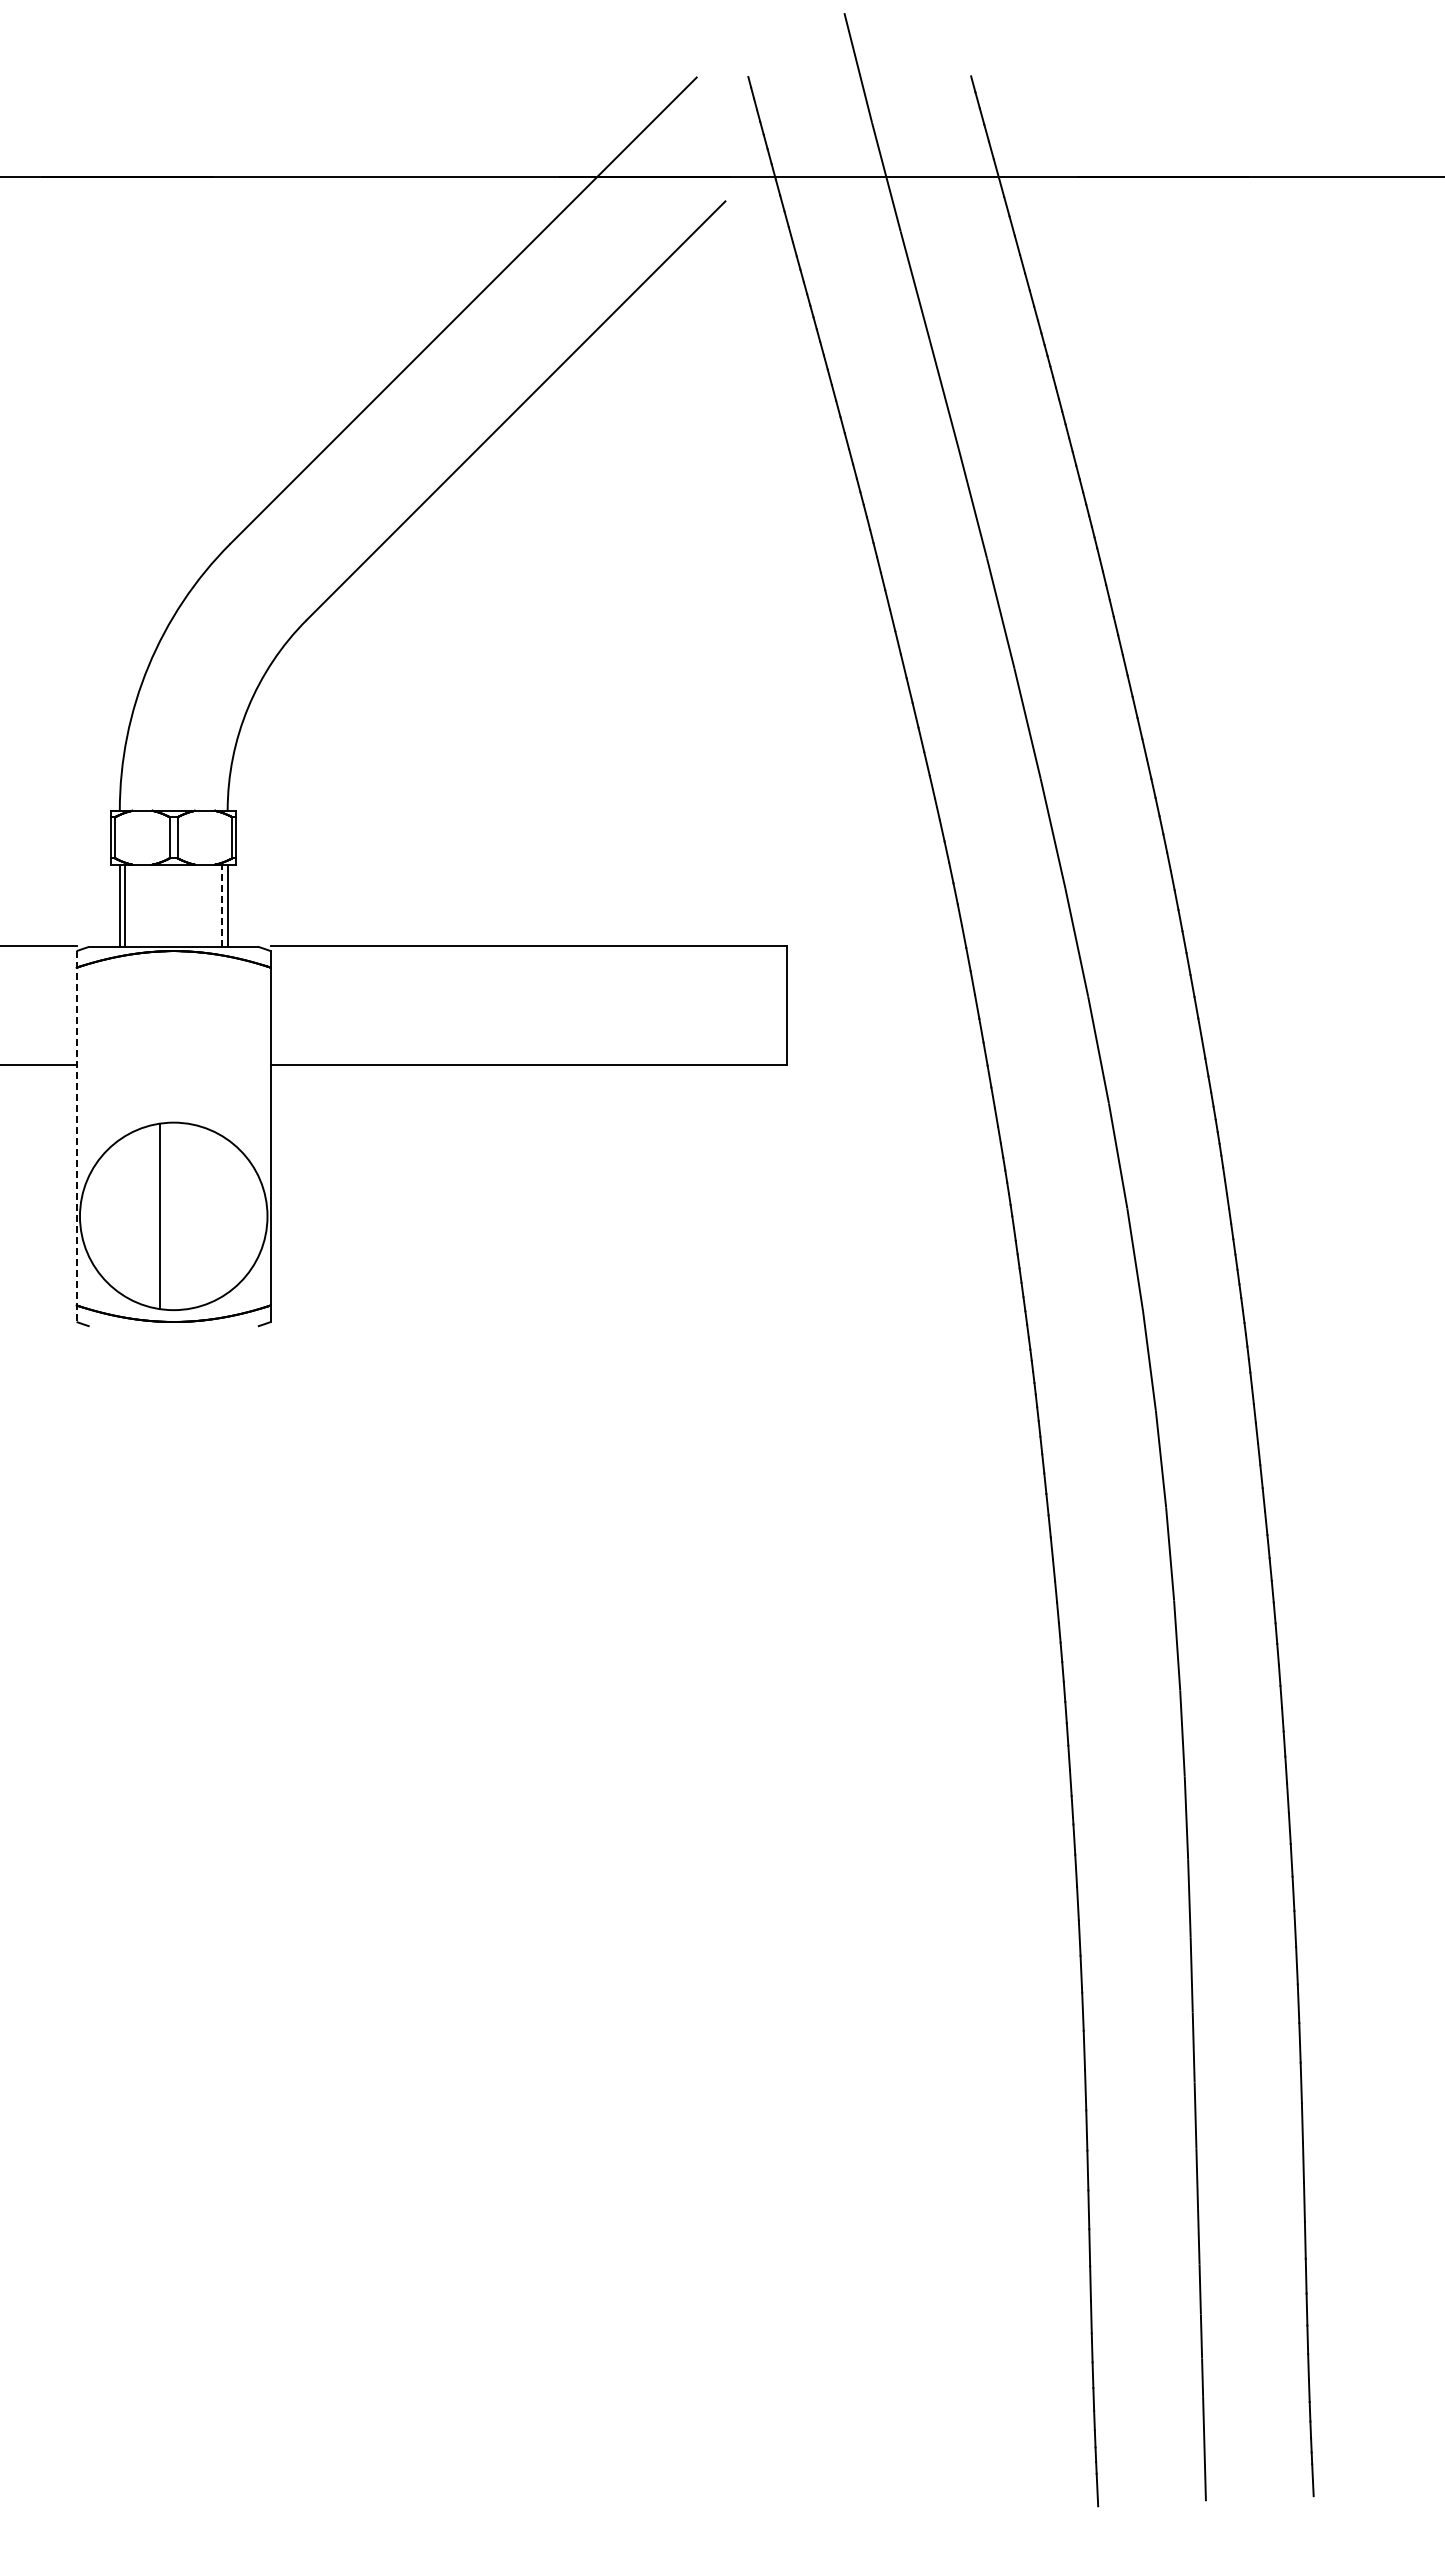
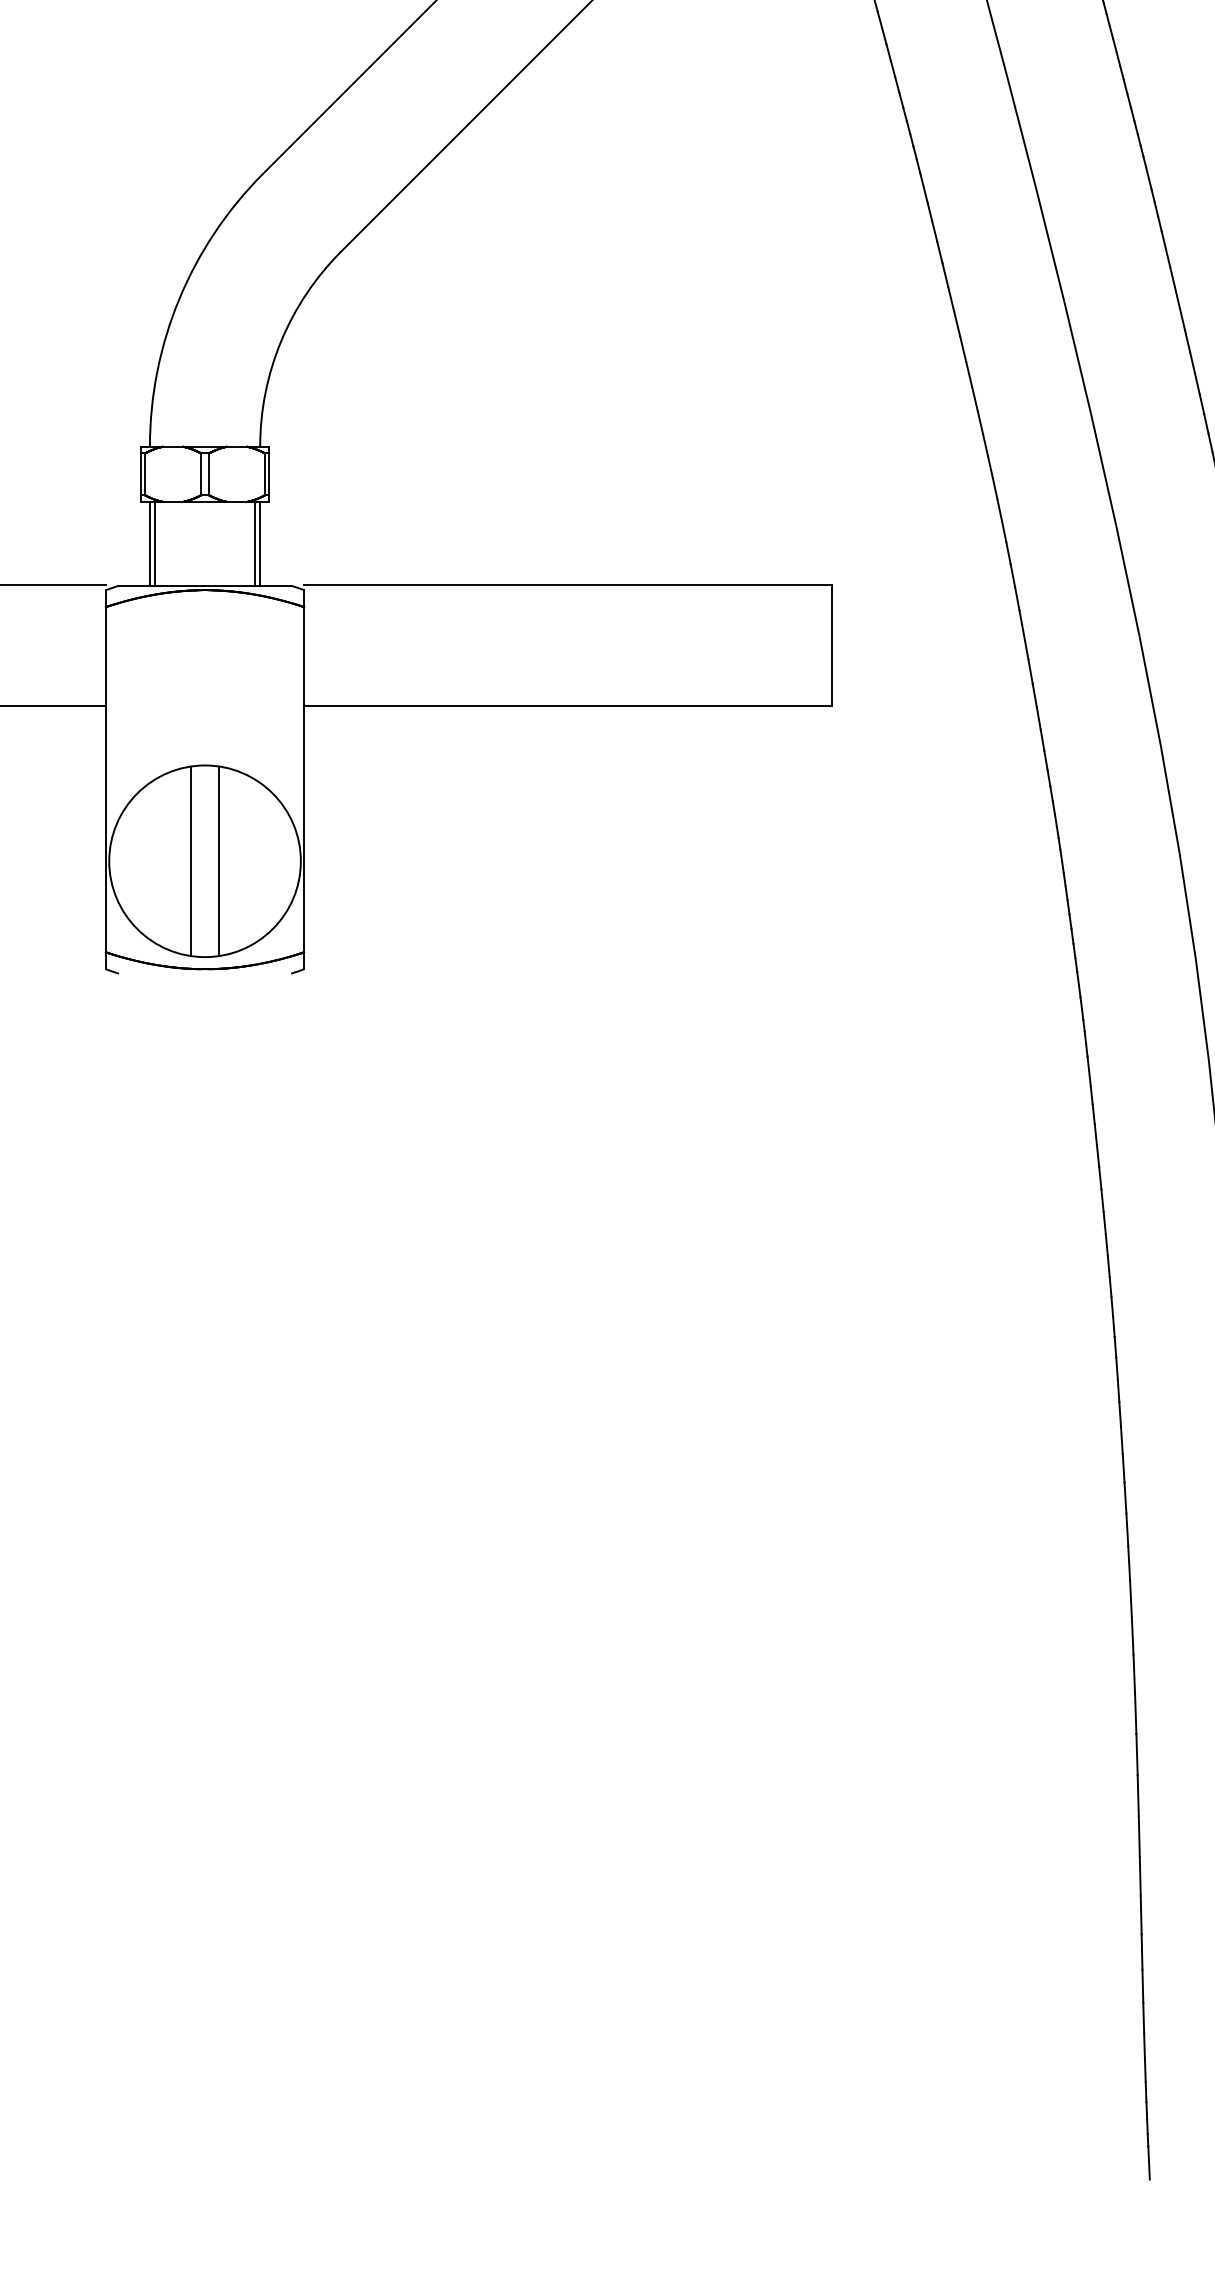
line: (222, 905) -> (254, 543), dashed -> solid
line: (76, 1137) -> (105, 780), dashed -> solid
line: (187, 1216) -> (219, 861), added

